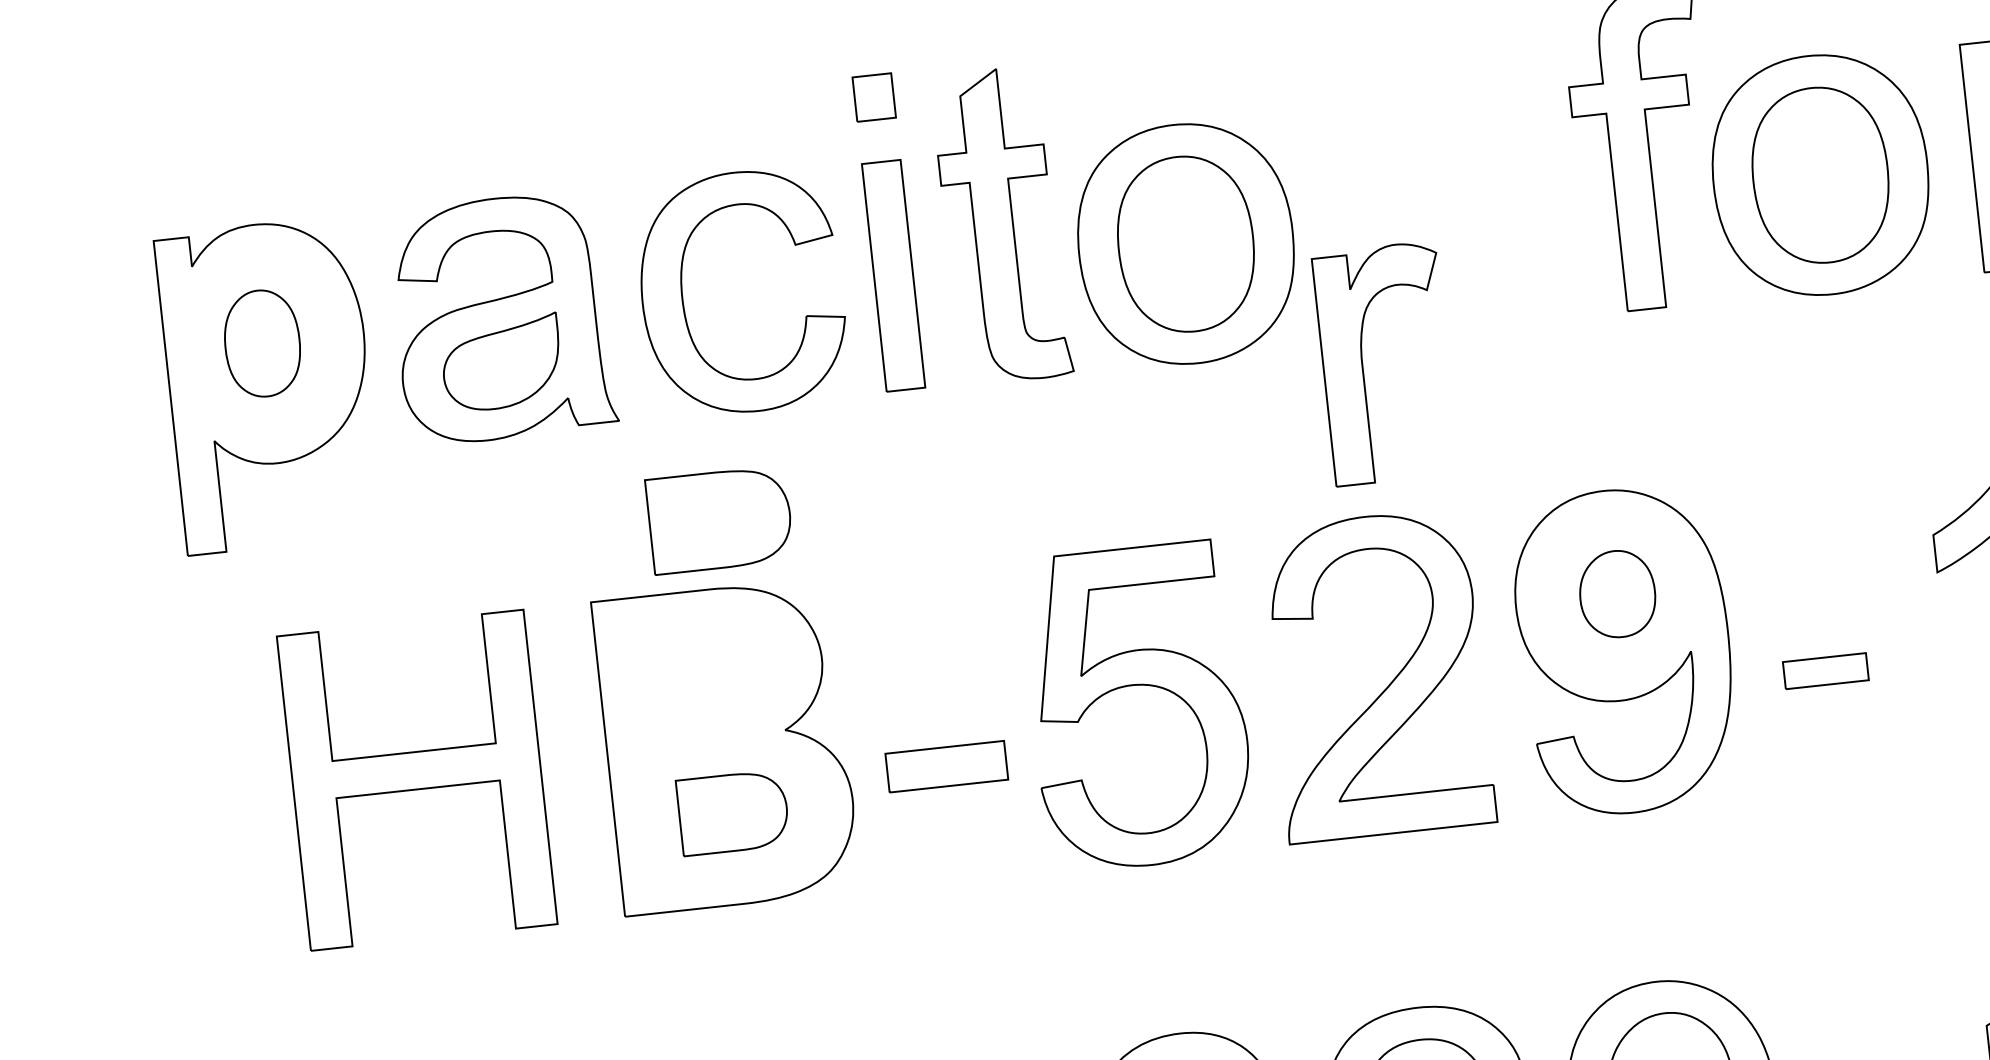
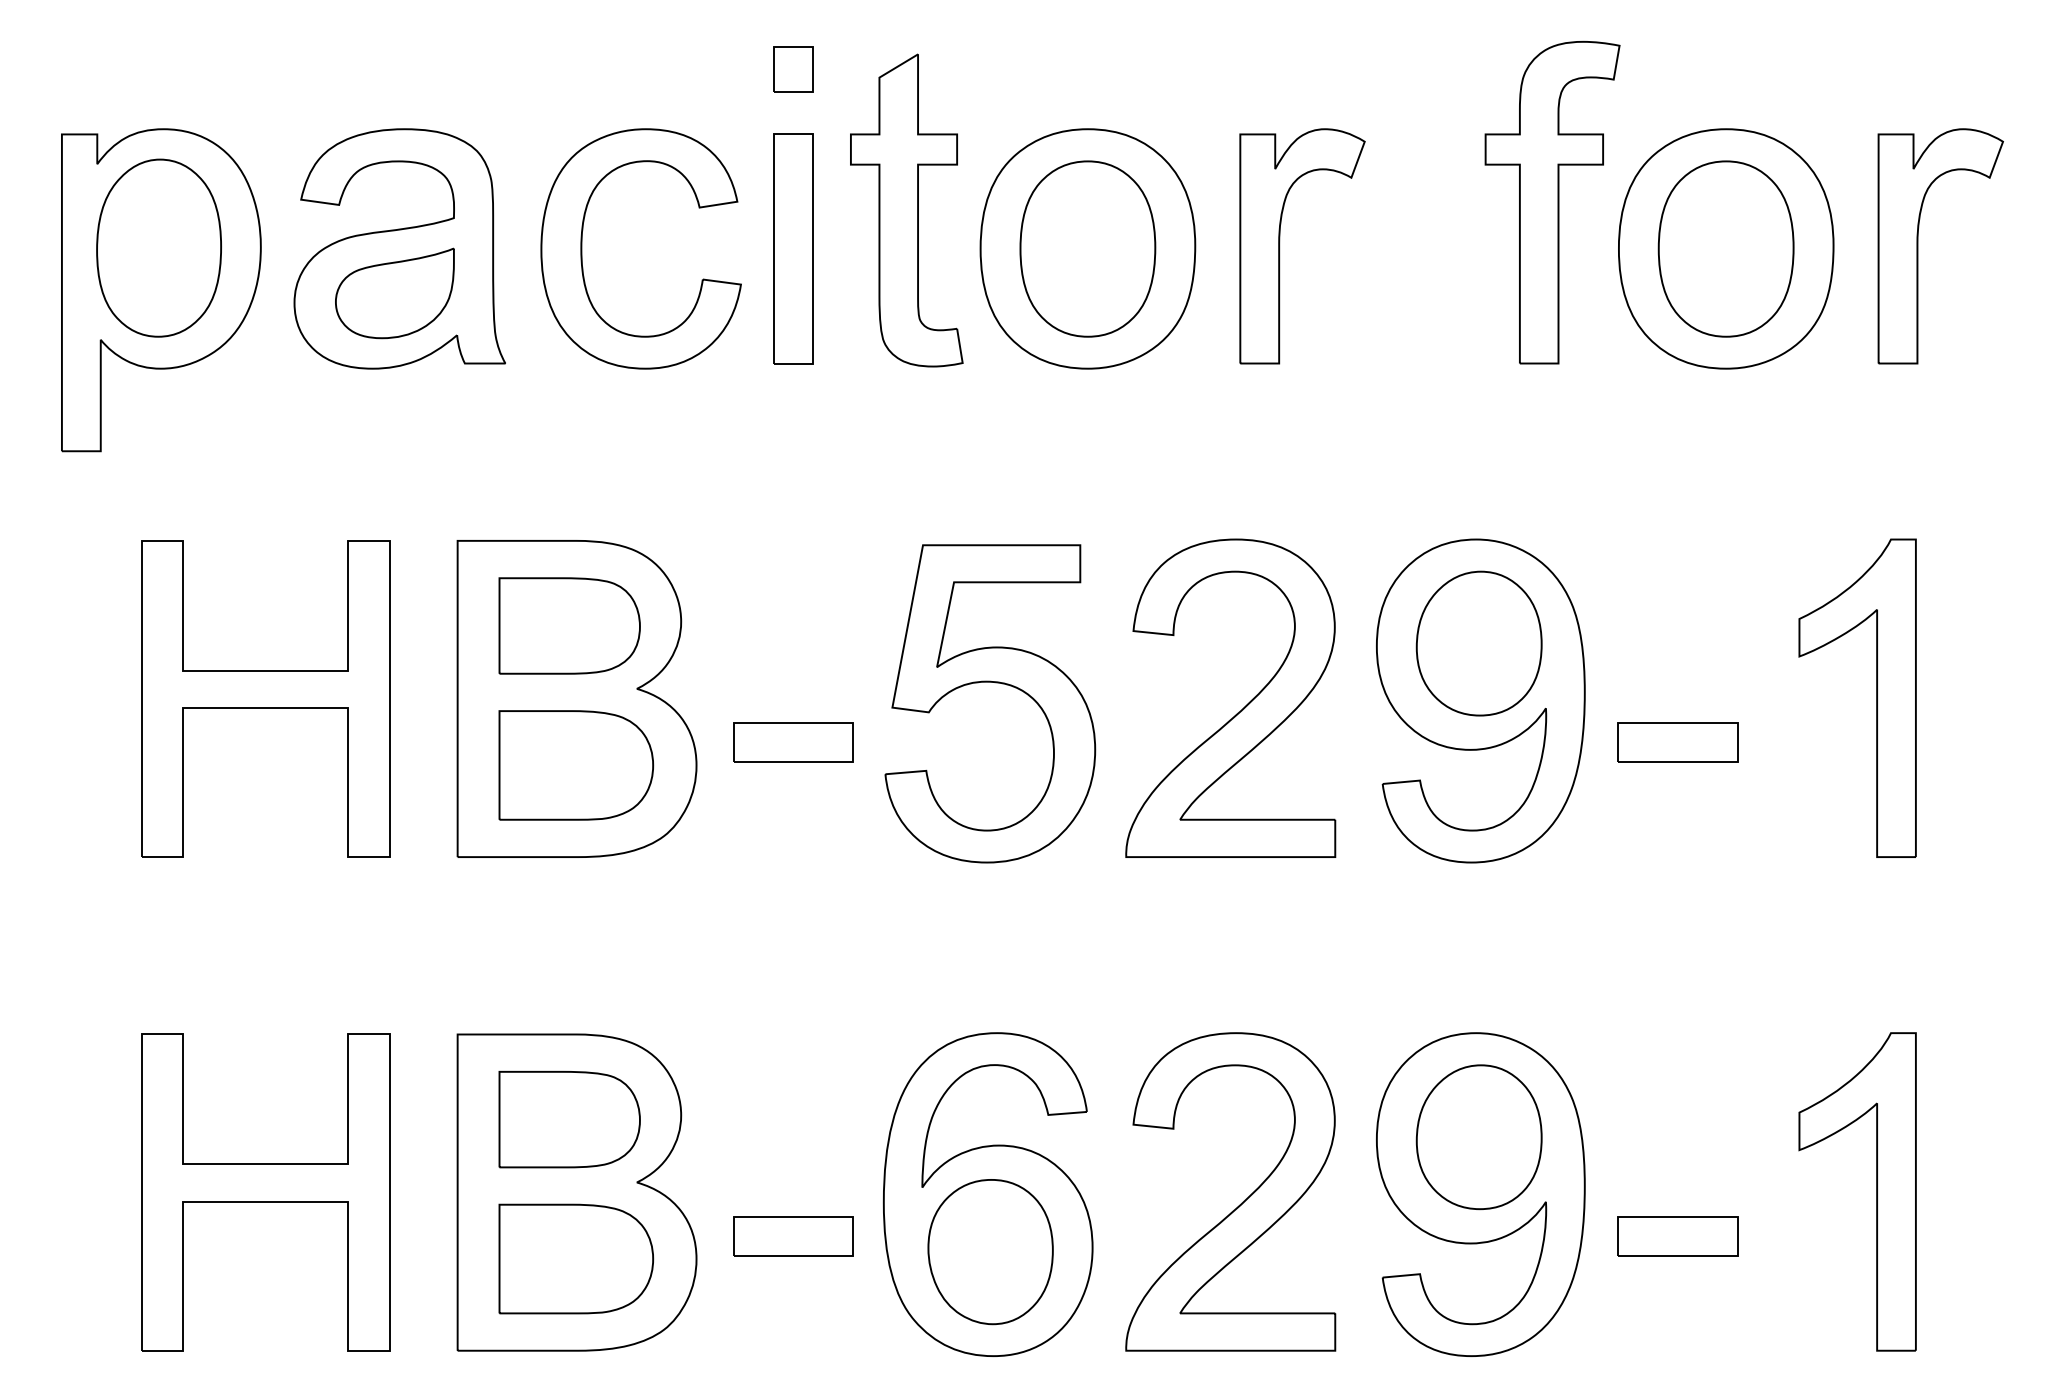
part: (261, 343) -> (158, 247), size x1.67
part: (1363, 366) -> (1280, 246), moved
part: (719, 519) -> (569, 625), moved
part: (1616, 594) -> (1478, 643), size x1.67
part: (1825, 671) -> (1677, 742), size x1.43
part: (733, 812) -> (576, 765), size x1.43

